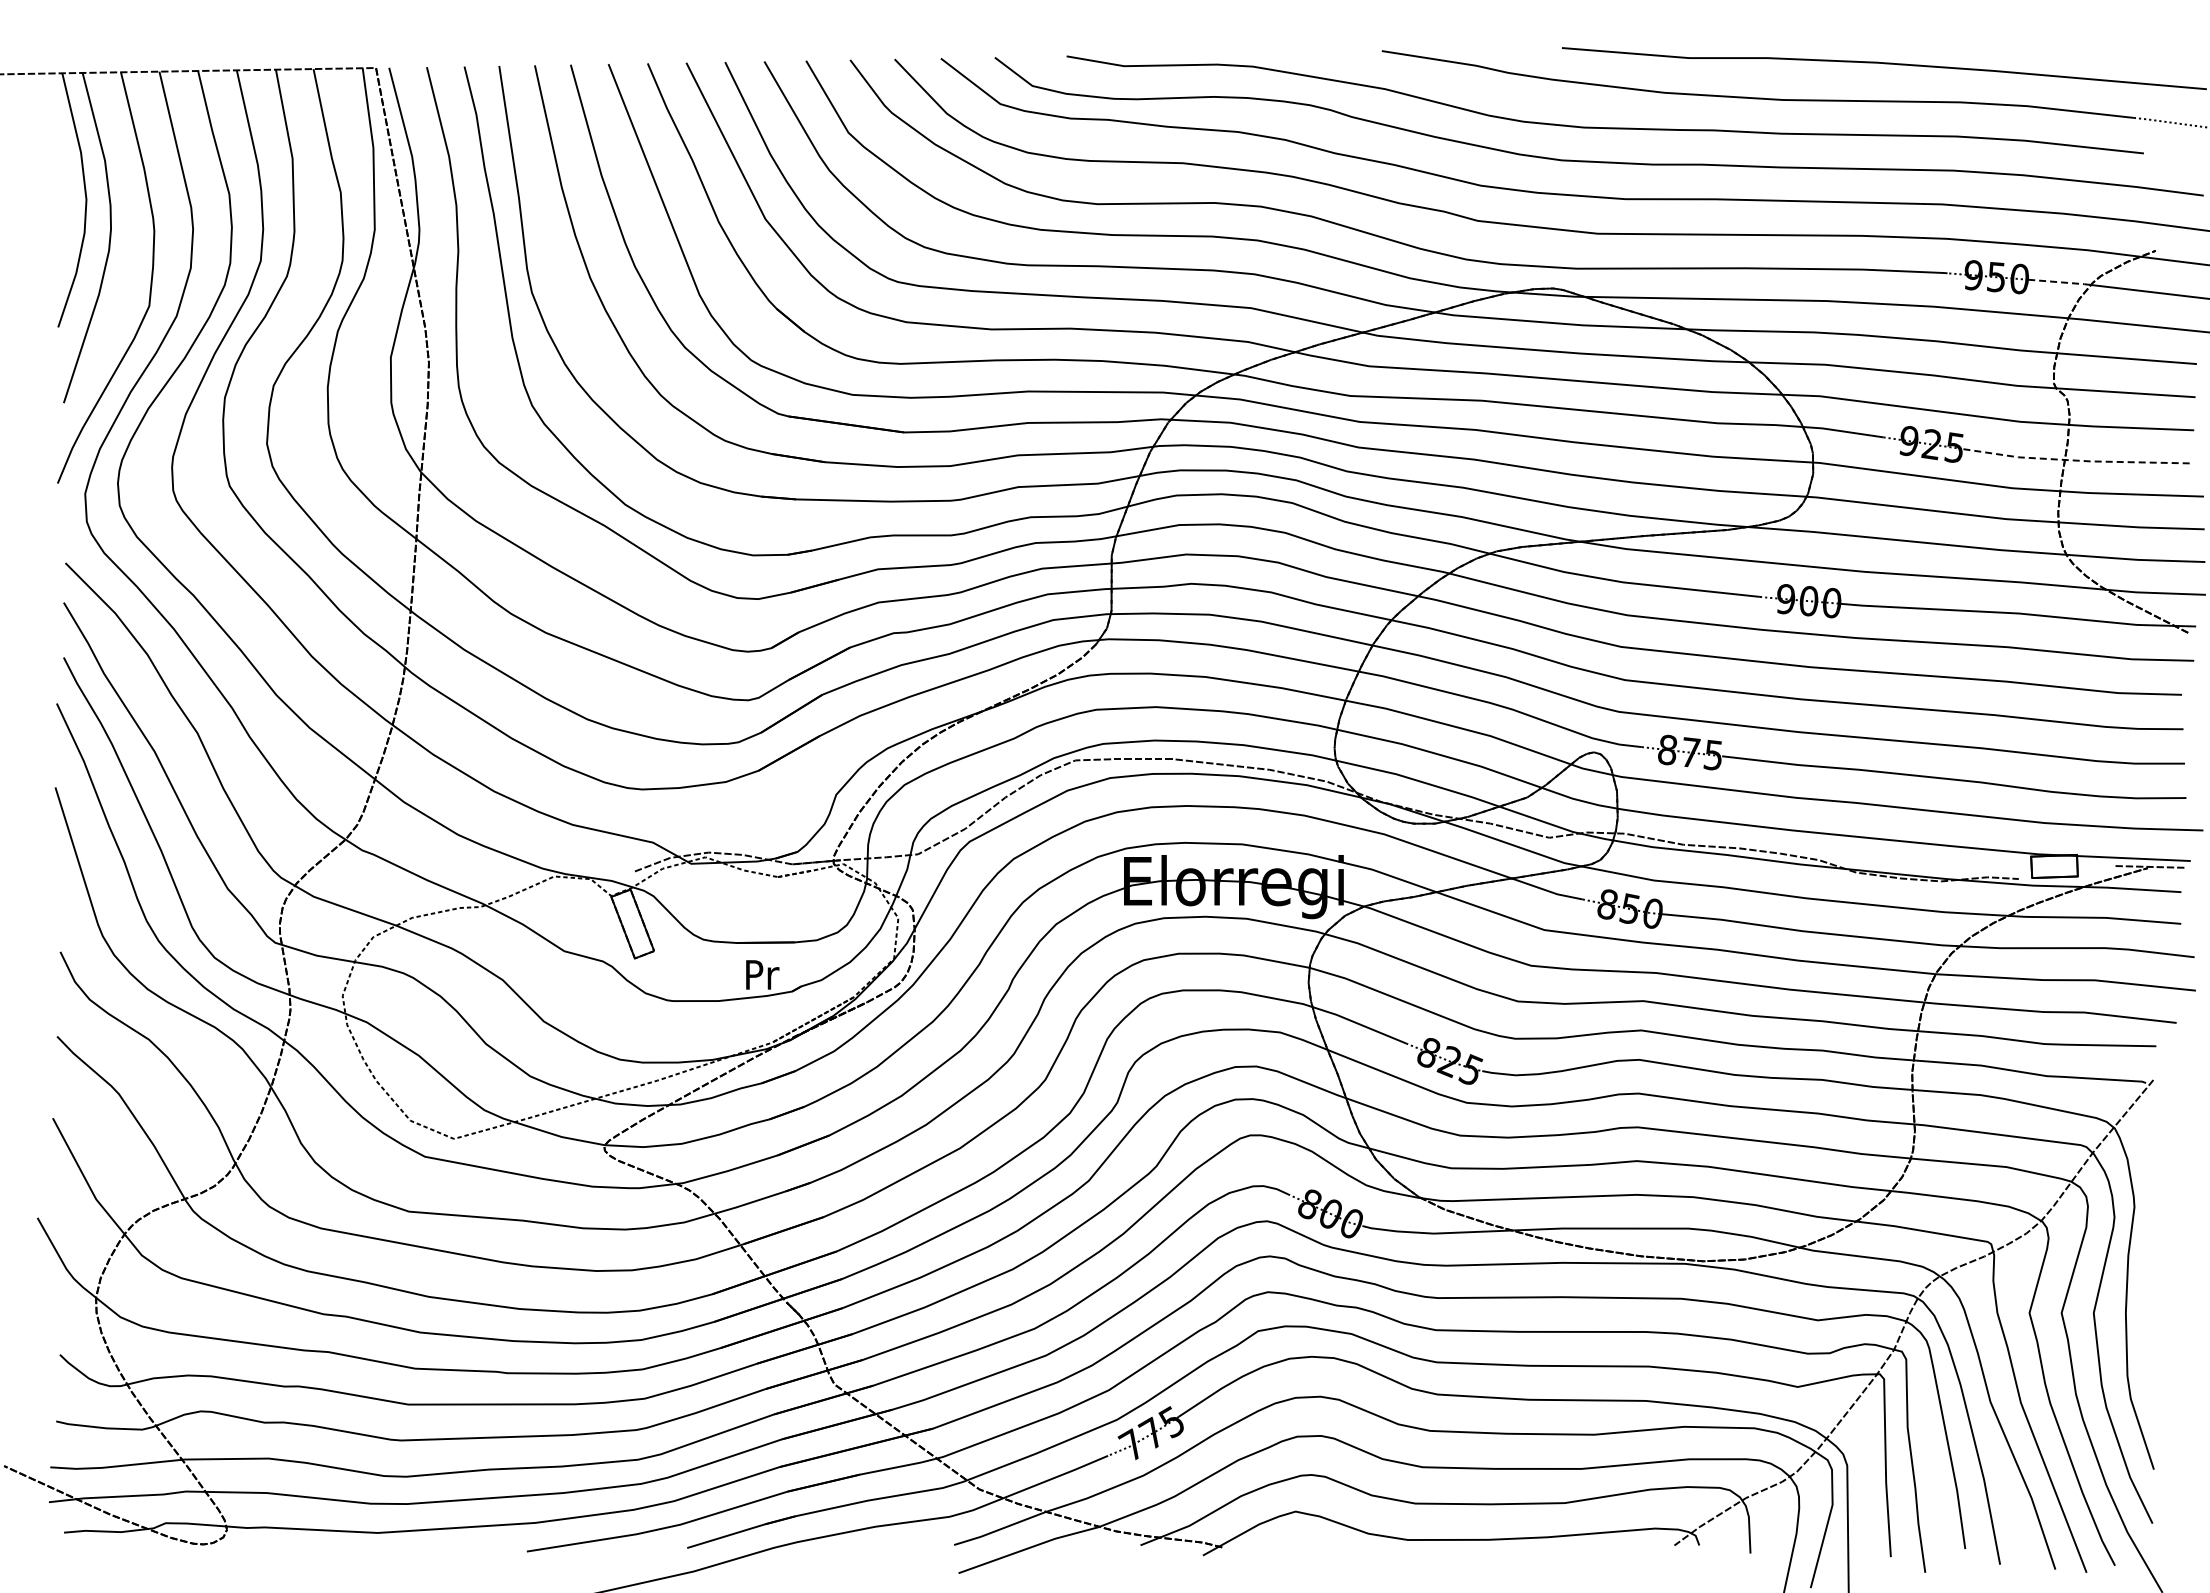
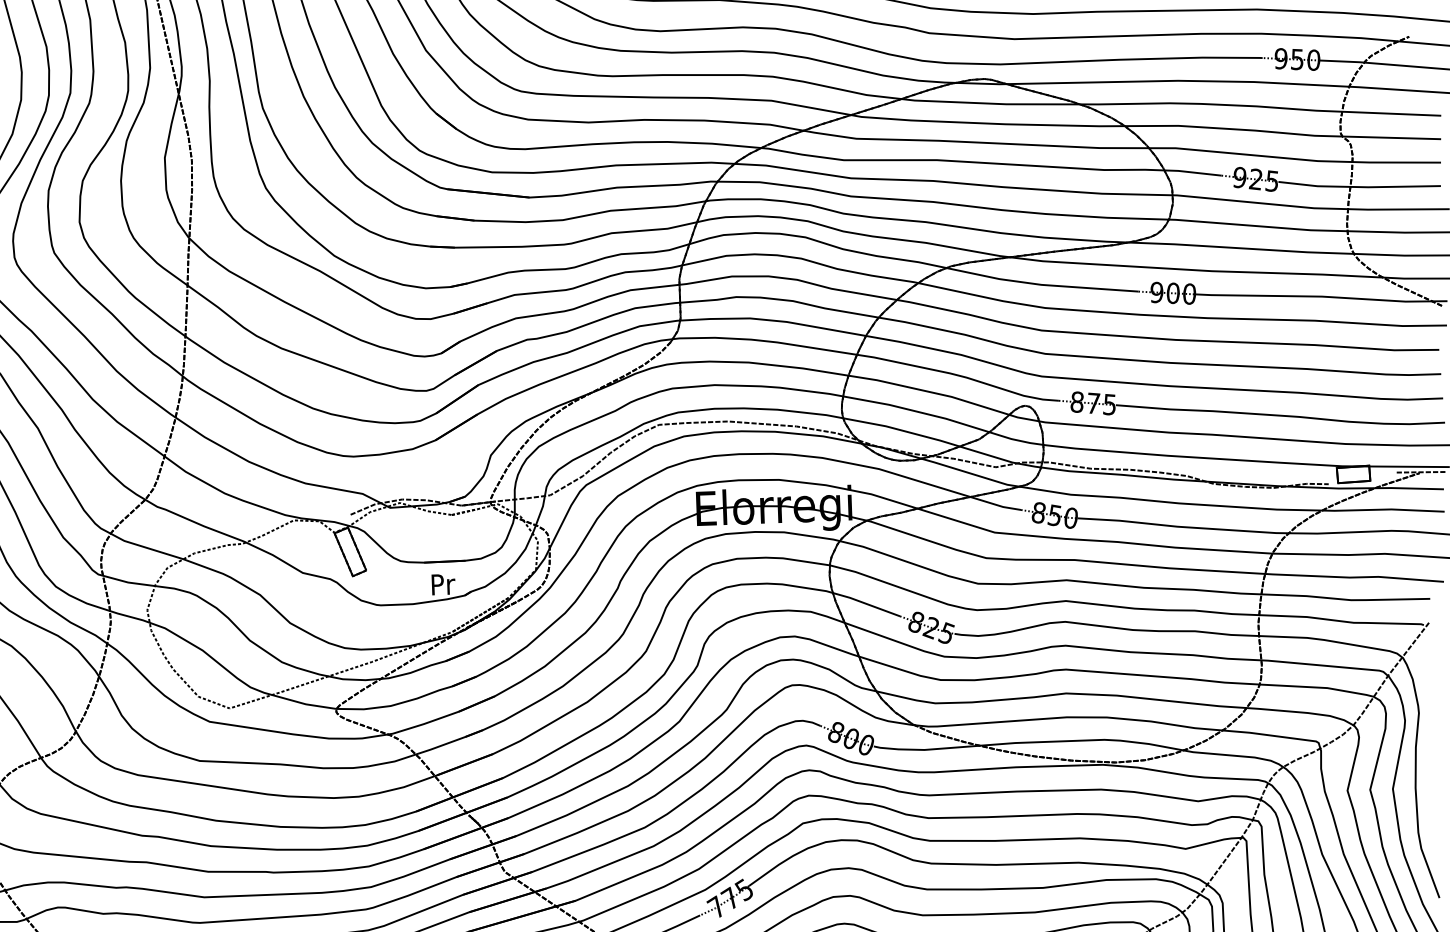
line: (2059, 282) -> (1342, 61), dashed -> solid
line: (2078, 460) -> (1360, 186), dashed -> solid

